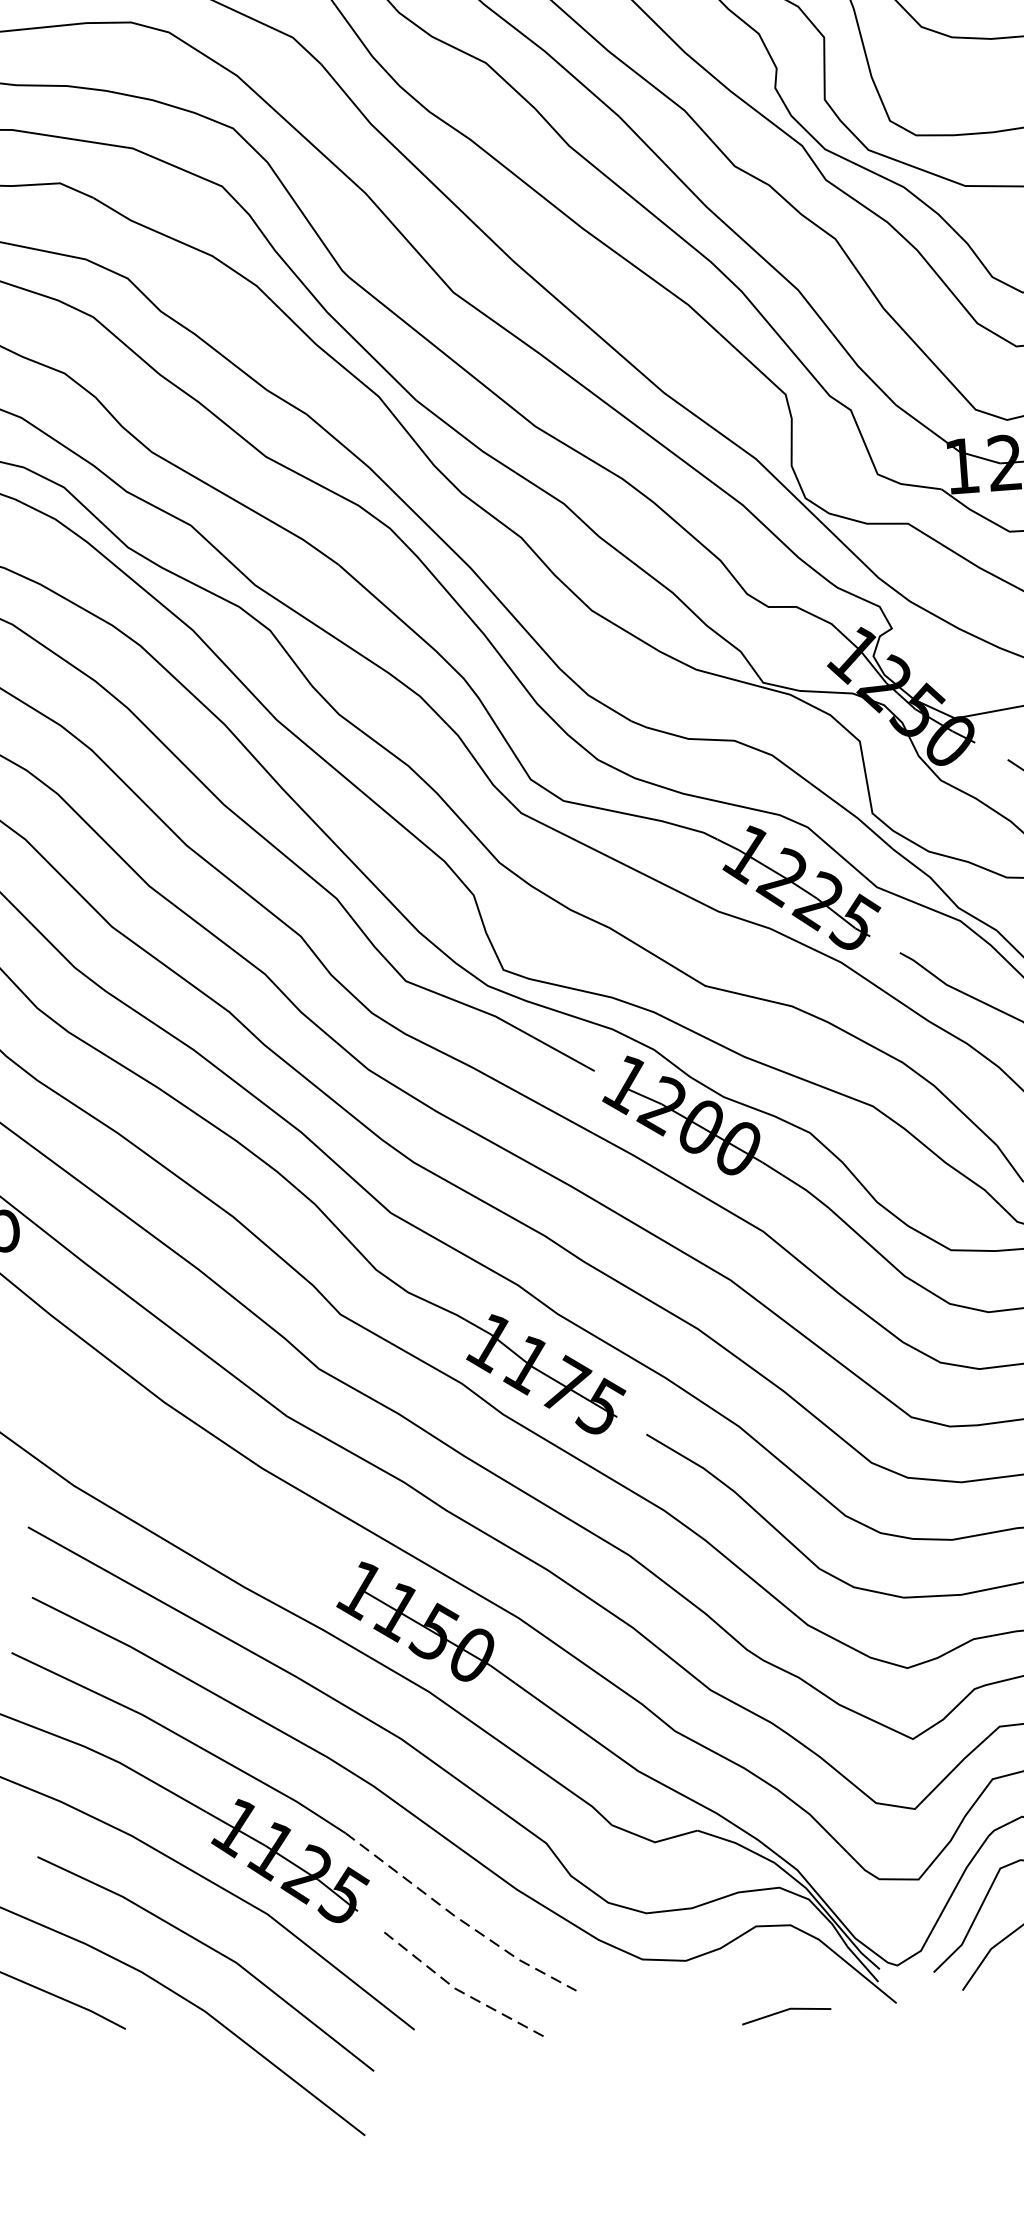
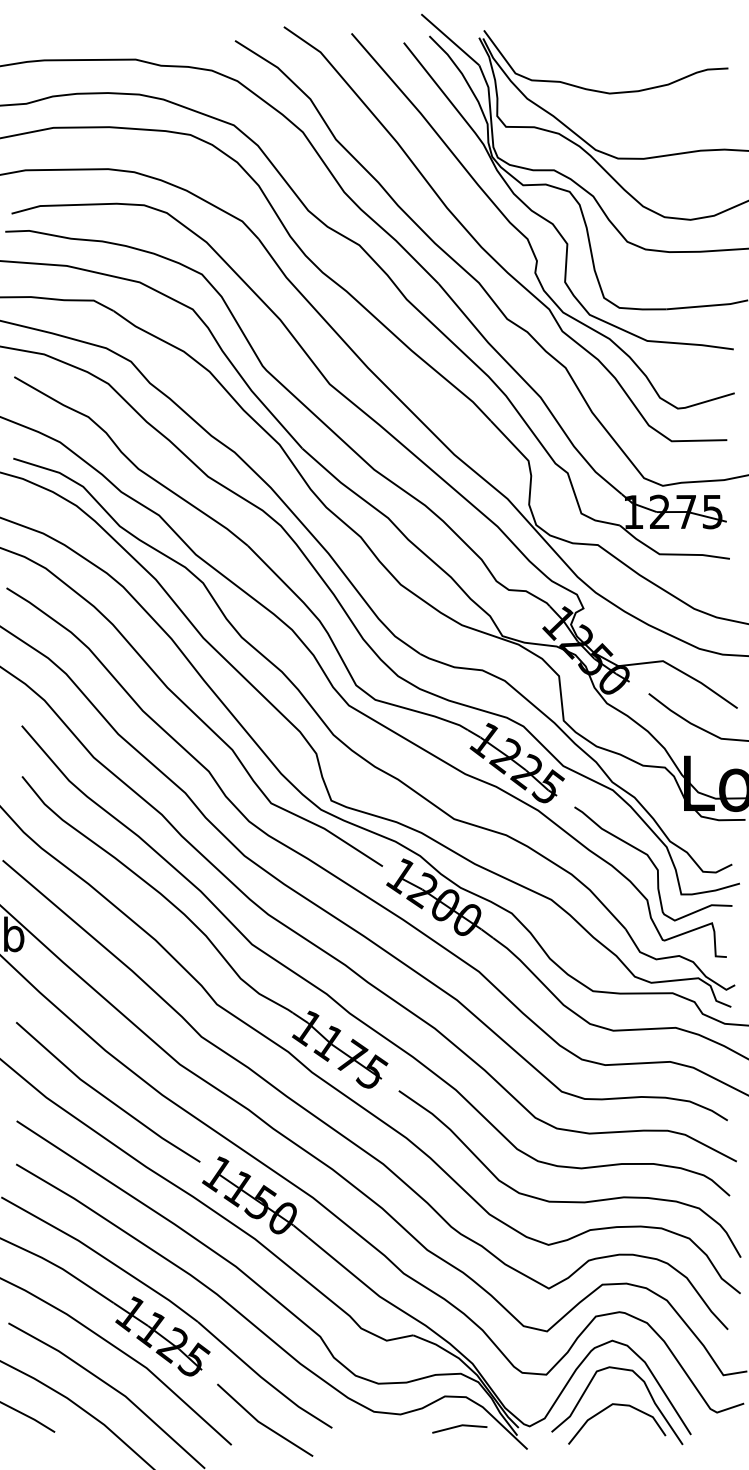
line: (171, 1476) -> (106, 1096), added
line: (458, 1917) -> (263, 1378), dashed -> solid
line: (462, 1992) -> (262, 1424), dashed -> solid
line: (784, 2012) -> (458, 1427), moved

